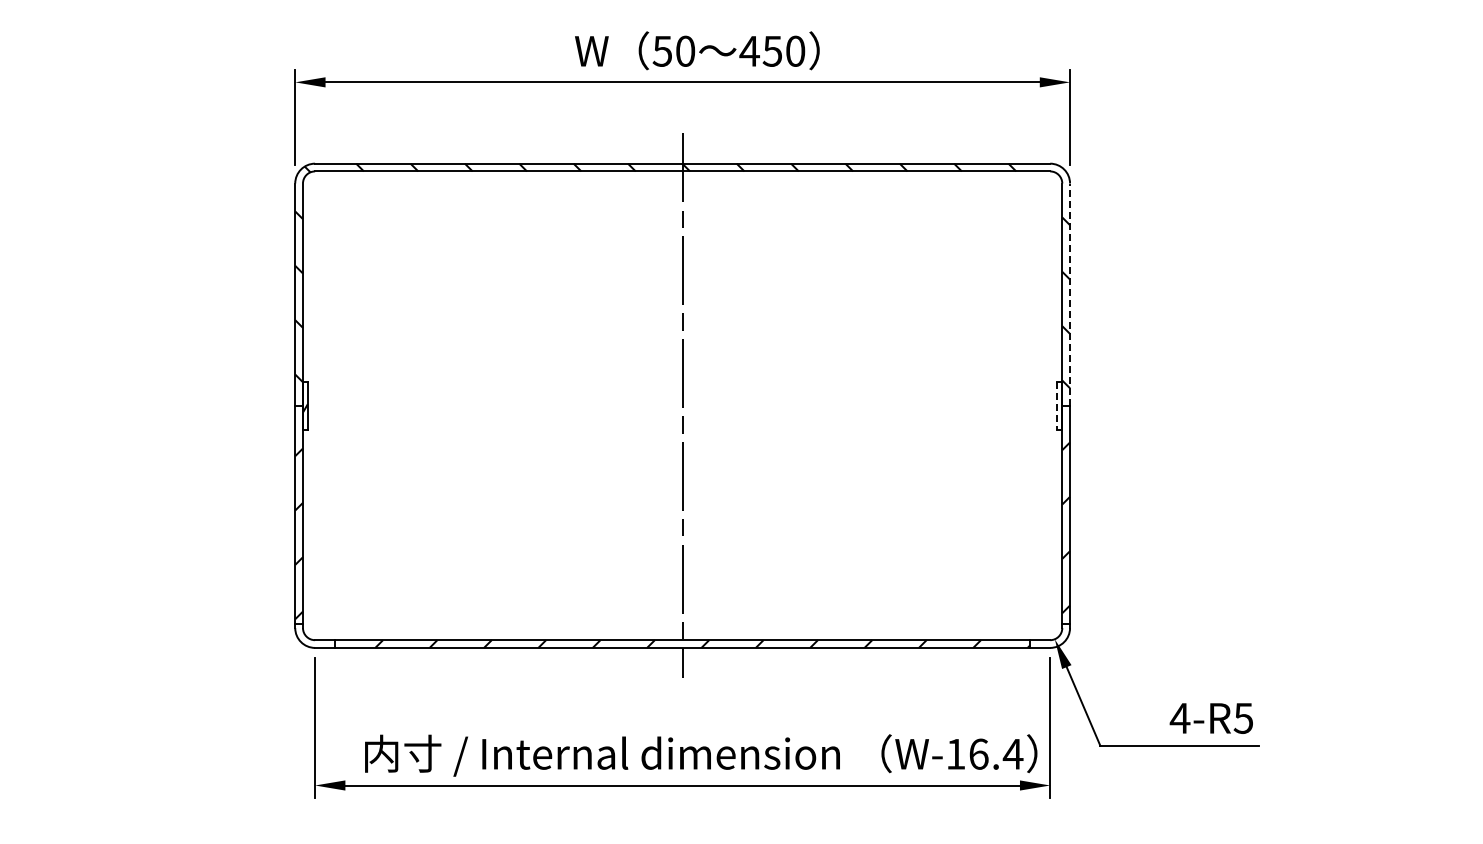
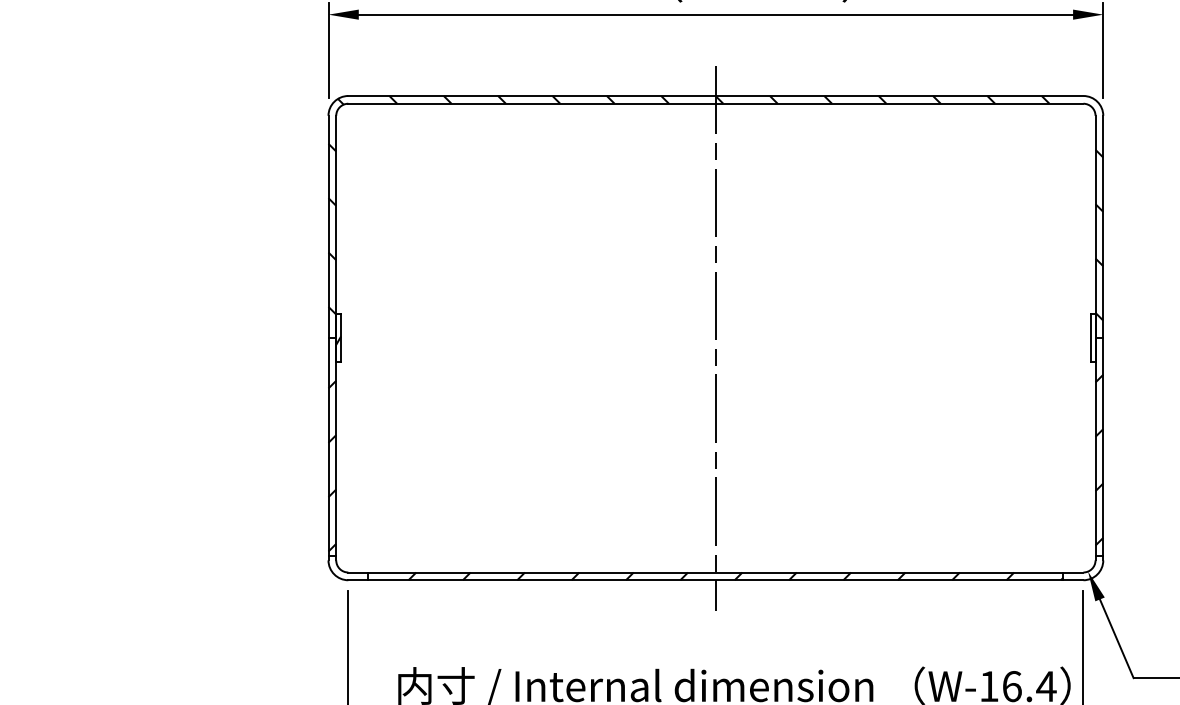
line: (1070, 294) -> (1103, 226), dashed -> solid
line: (1057, 406) -> (1090, 338), dashed -> solid

